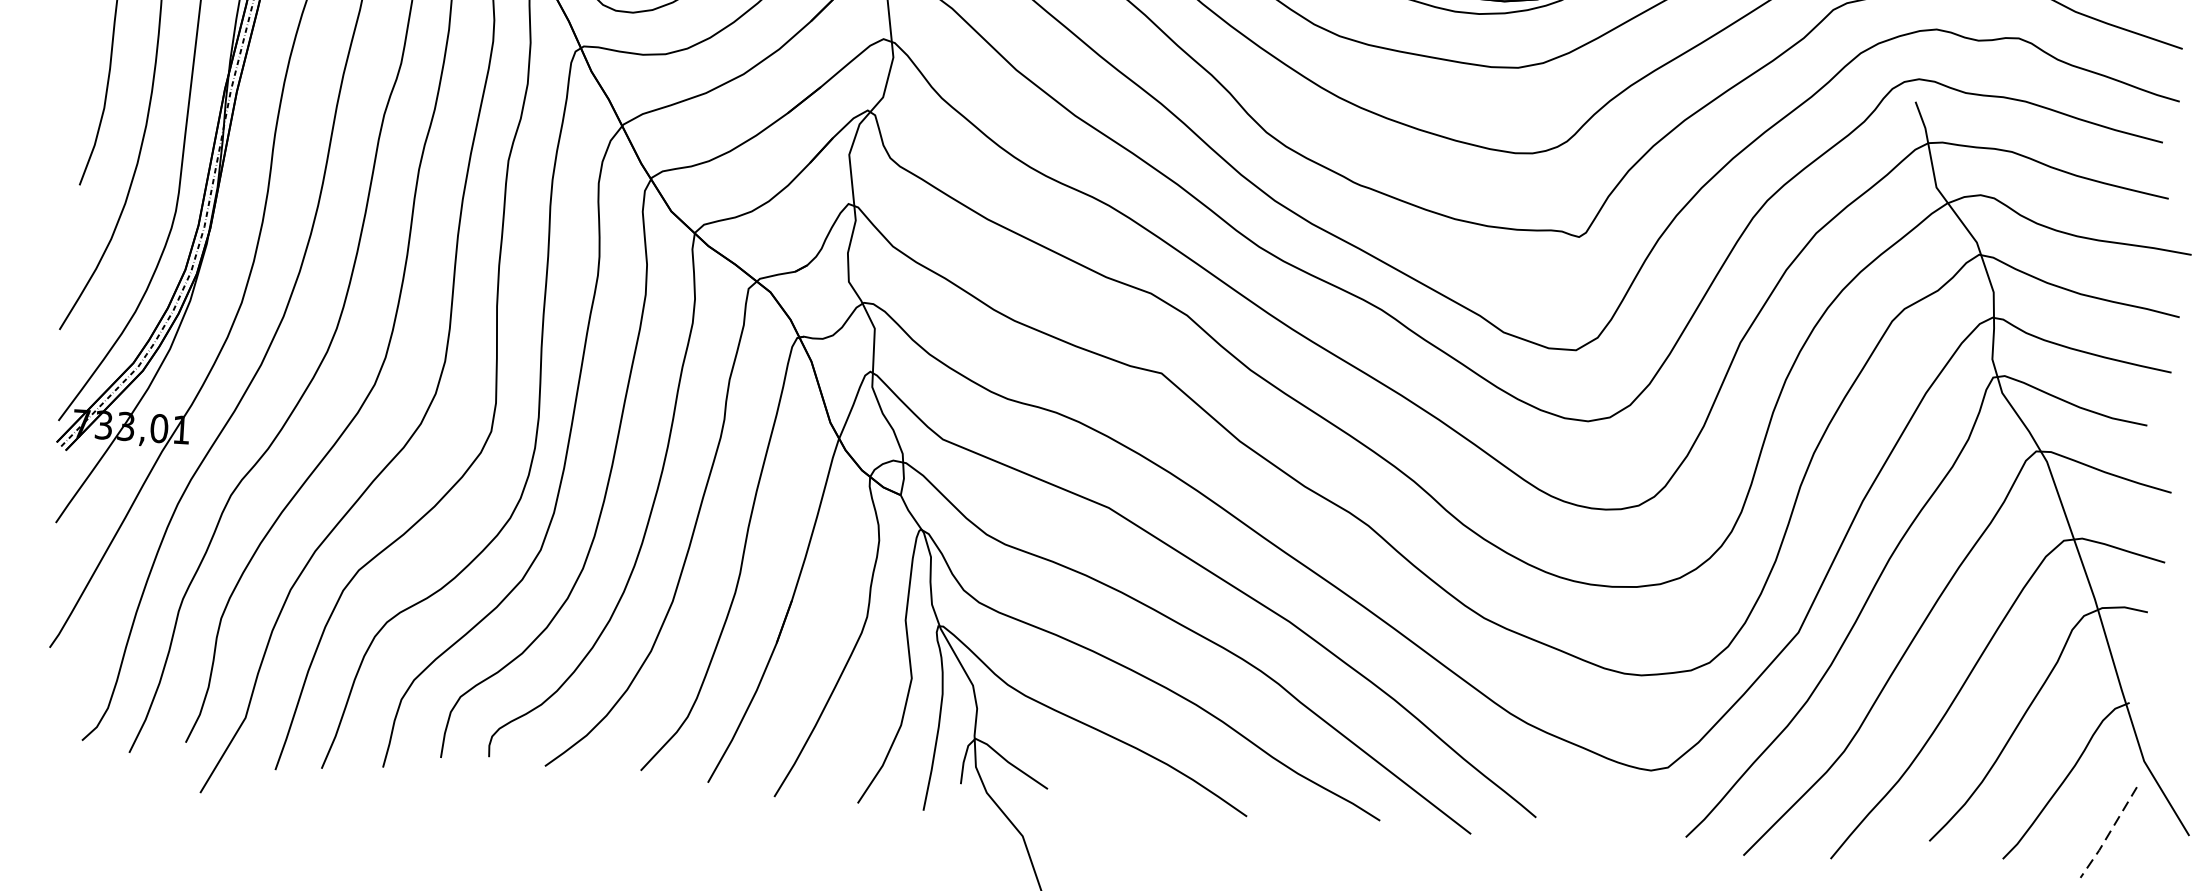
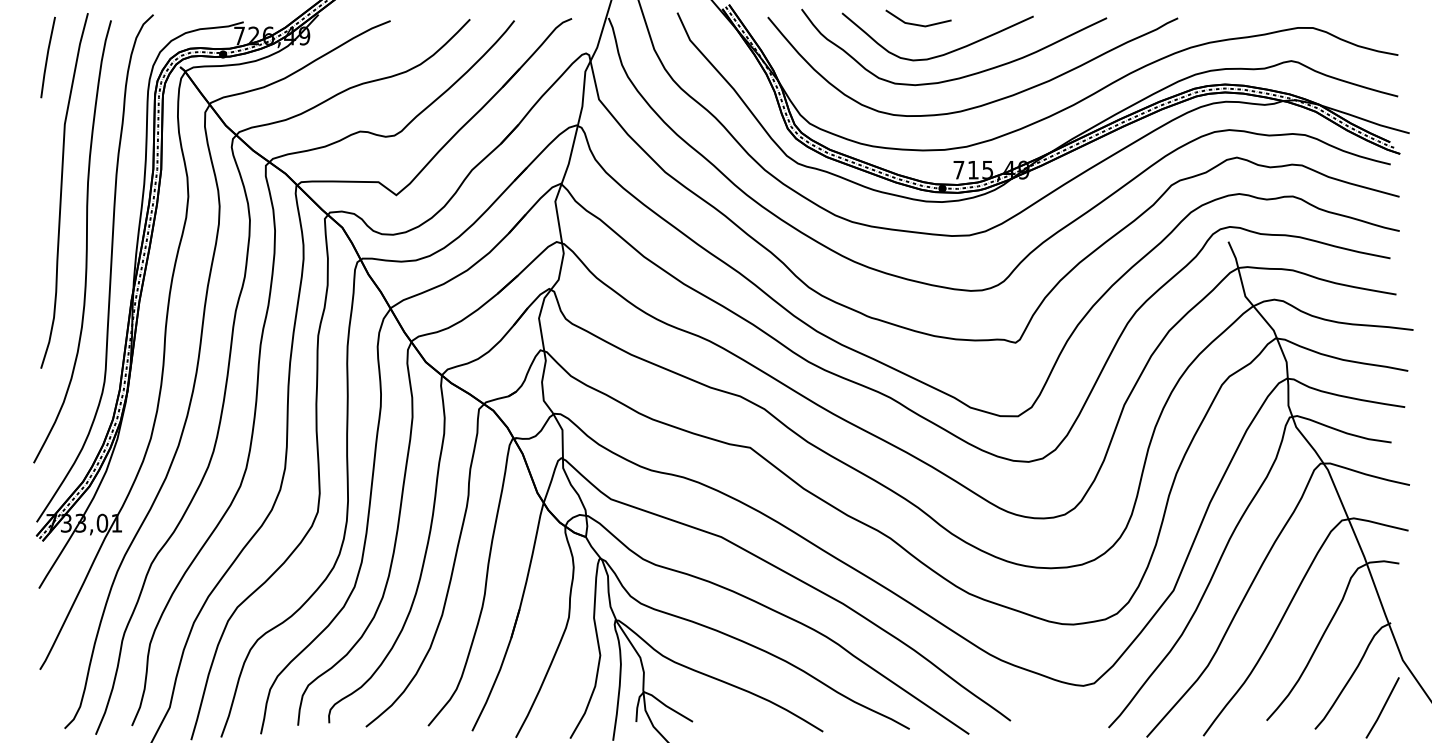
line: (2108, 834) -> (1382, 709), dashed -> solid

